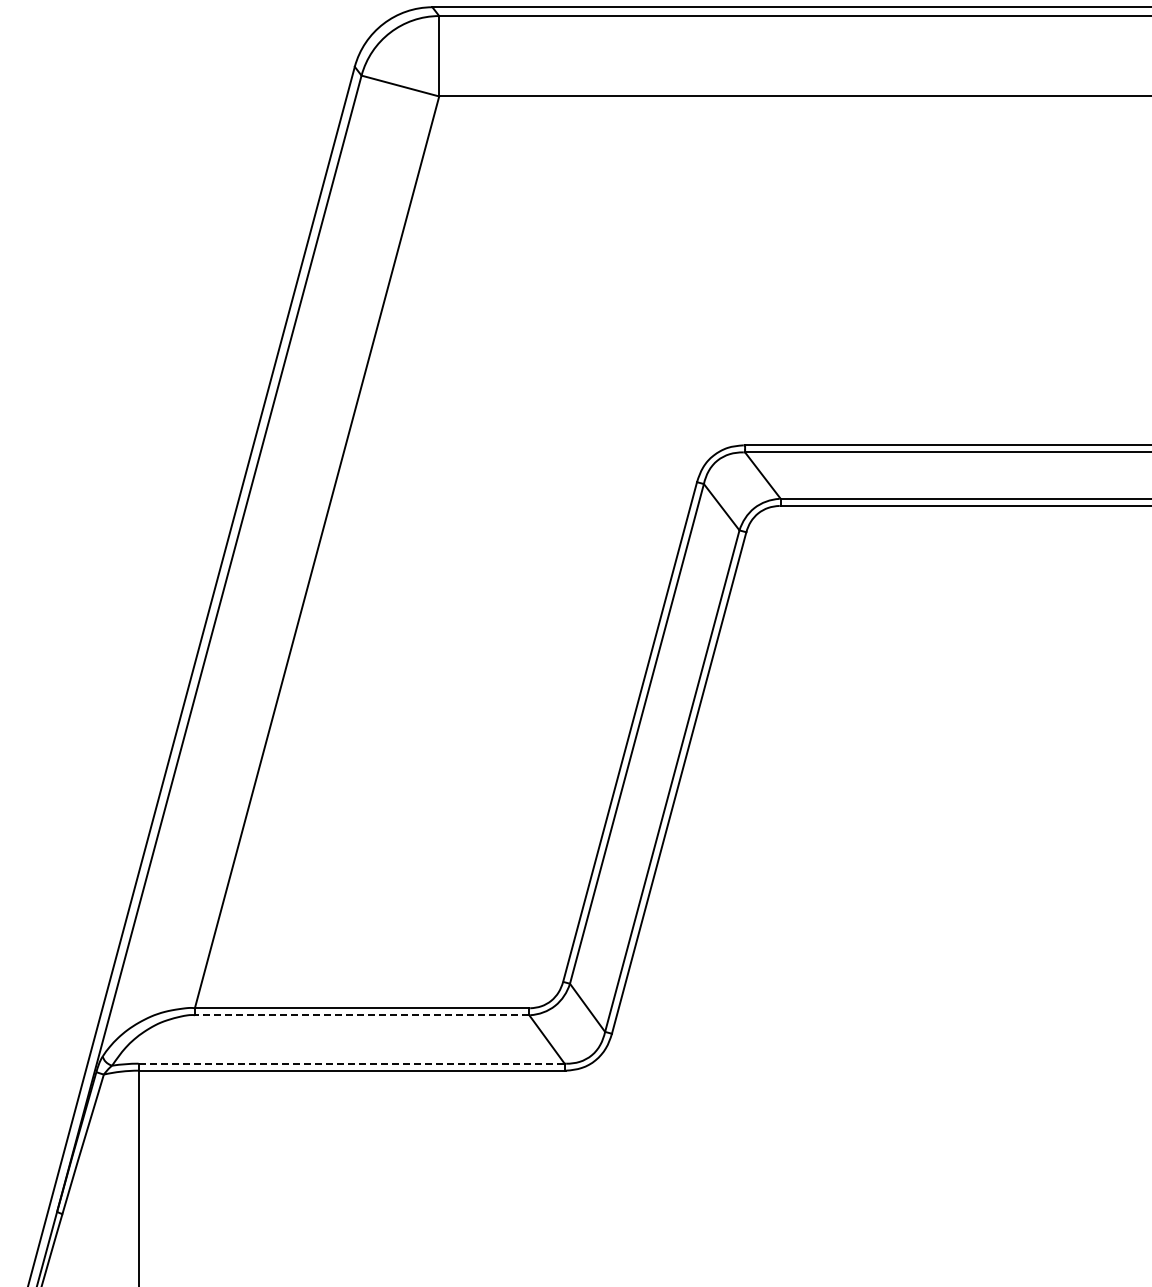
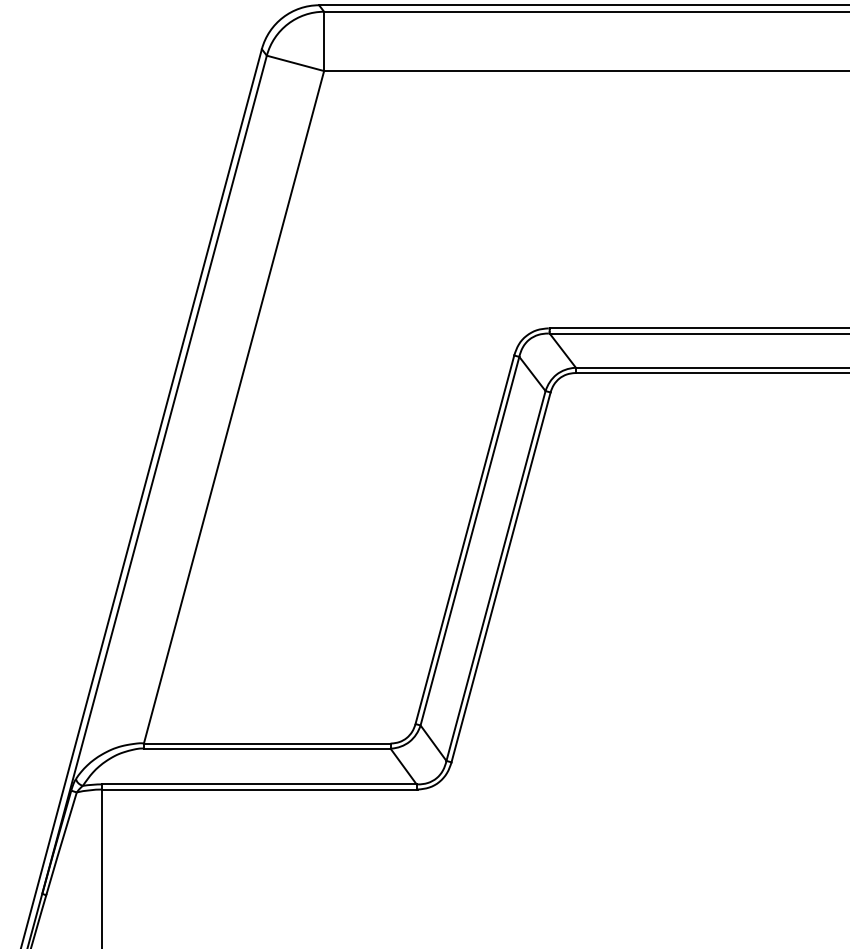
line: (361, 1015) -> (266, 748), dashed -> solid
line: (352, 1063) -> (260, 784), dashed -> solid

